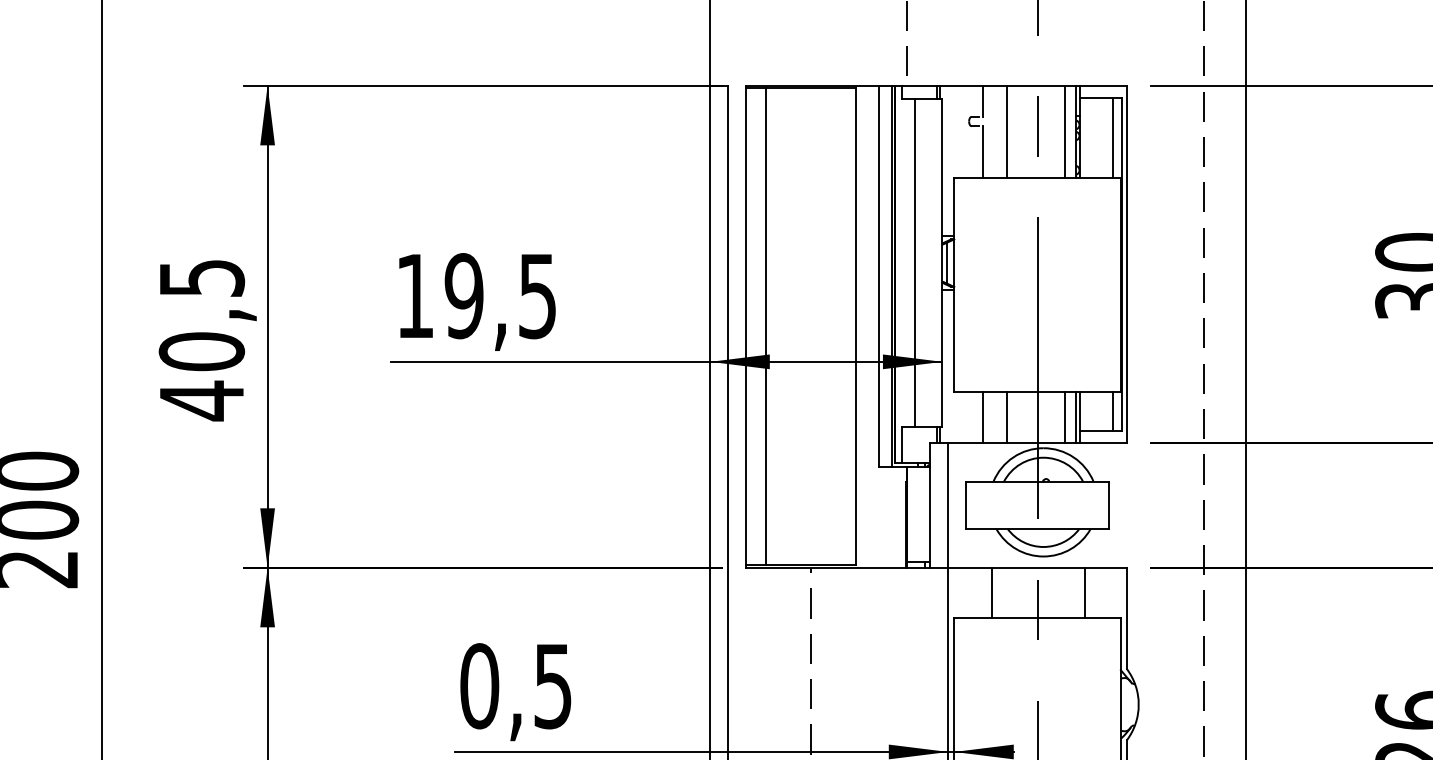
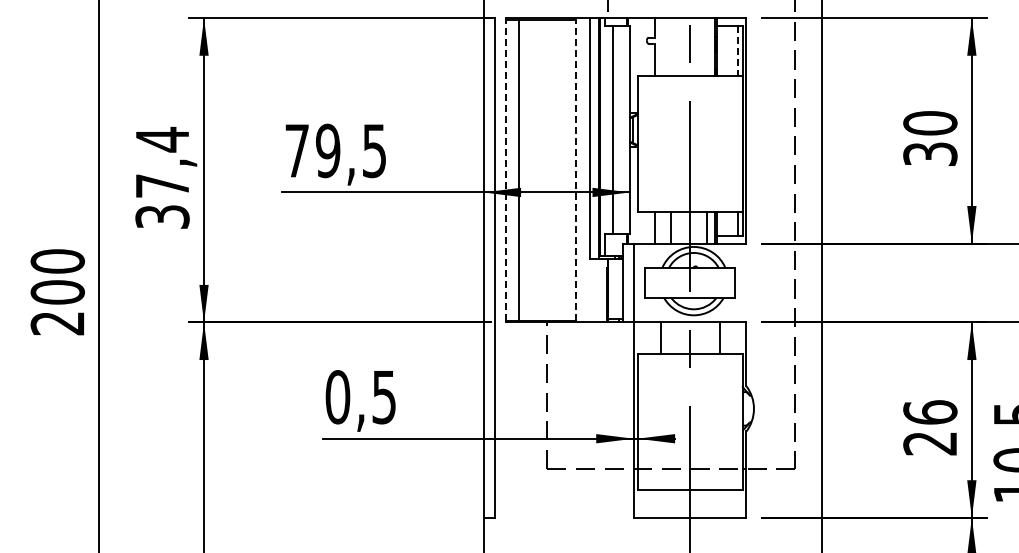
line: (1006, 132) -> (670, 47), removed
line: (1065, 132) -> (707, 47), removed
line: (1114, 138) -> (738, 51), solid -> dashed
text: (414, 295) -> (296, 150), 19,5 -> 79,5
line: (746, 327) -> (506, 170), solid -> dashed
line: (856, 327) -> (575, 170), solid -> dashed
text: (201, 339) -> (162, 178), 40,5 -> 37,4

